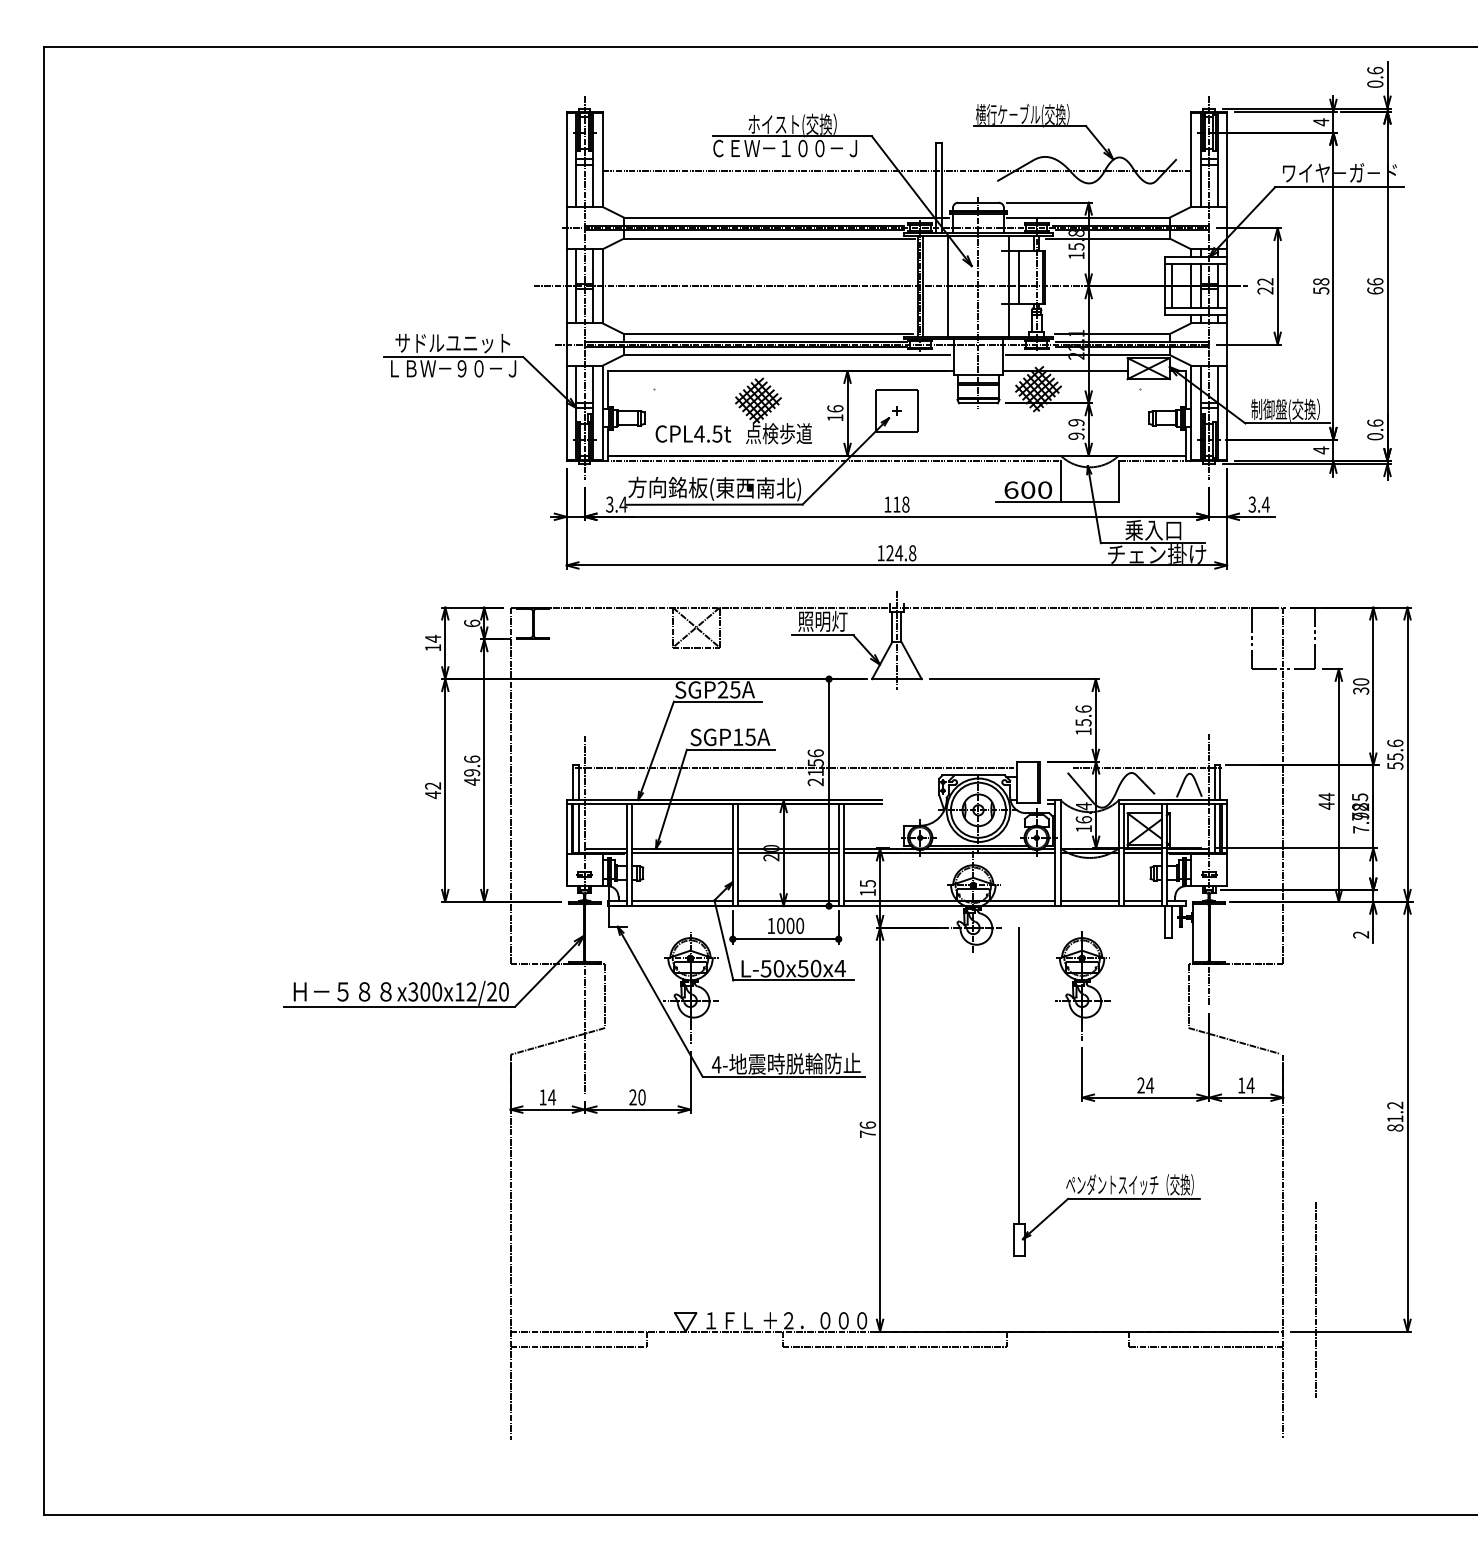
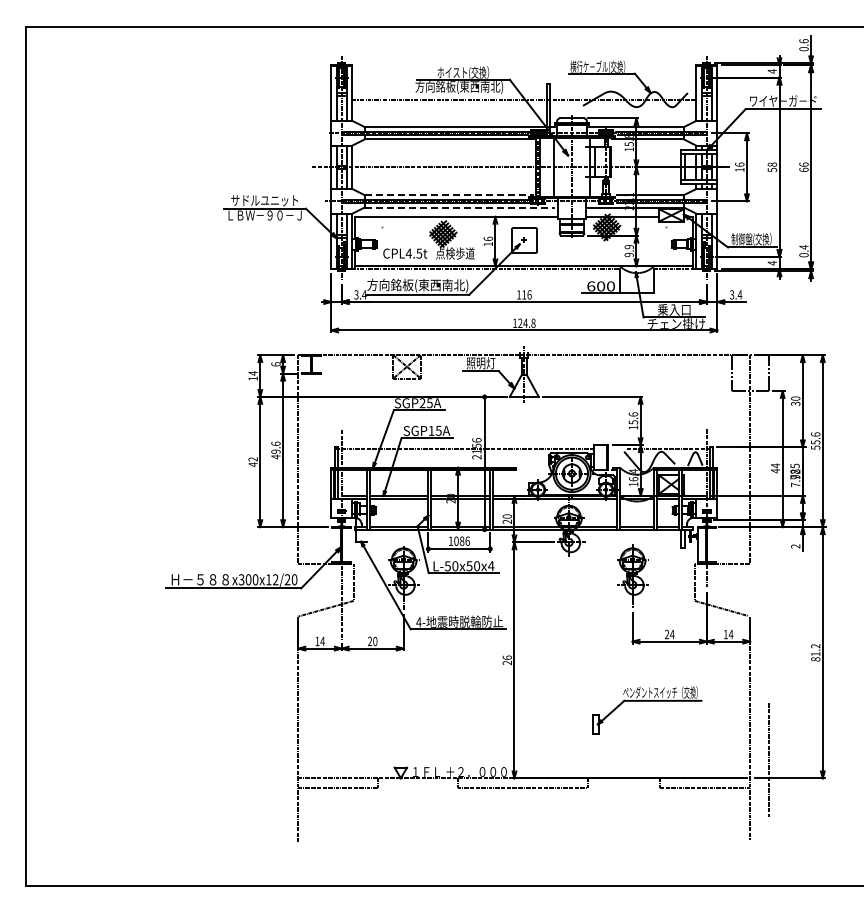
text: (786, 149) -> (459, 87), ＣＥＷ－１００－Ｊ -> 方向銘板(東西南北)
text: (1264, 284) -> (739, 166), 22 -> 16
line: (768, 334) -> (449, 195), solid -> dashed
line: (787, 355) -> (460, 207), solid -> dashed
text: (1374, 423) -> (803, 247), 0.6 -> 0.4
text: (905, 503) -> (529, 294), 118 -> 116
text: (866, 887) -> (506, 518), 15 -> 20
text: (794, 924) -> (464, 540), 1000 -> 1086
line: (1018, 1075) -> (595, 628), removed
text: (866, 1133) -> (506, 662), 76 -> 26

